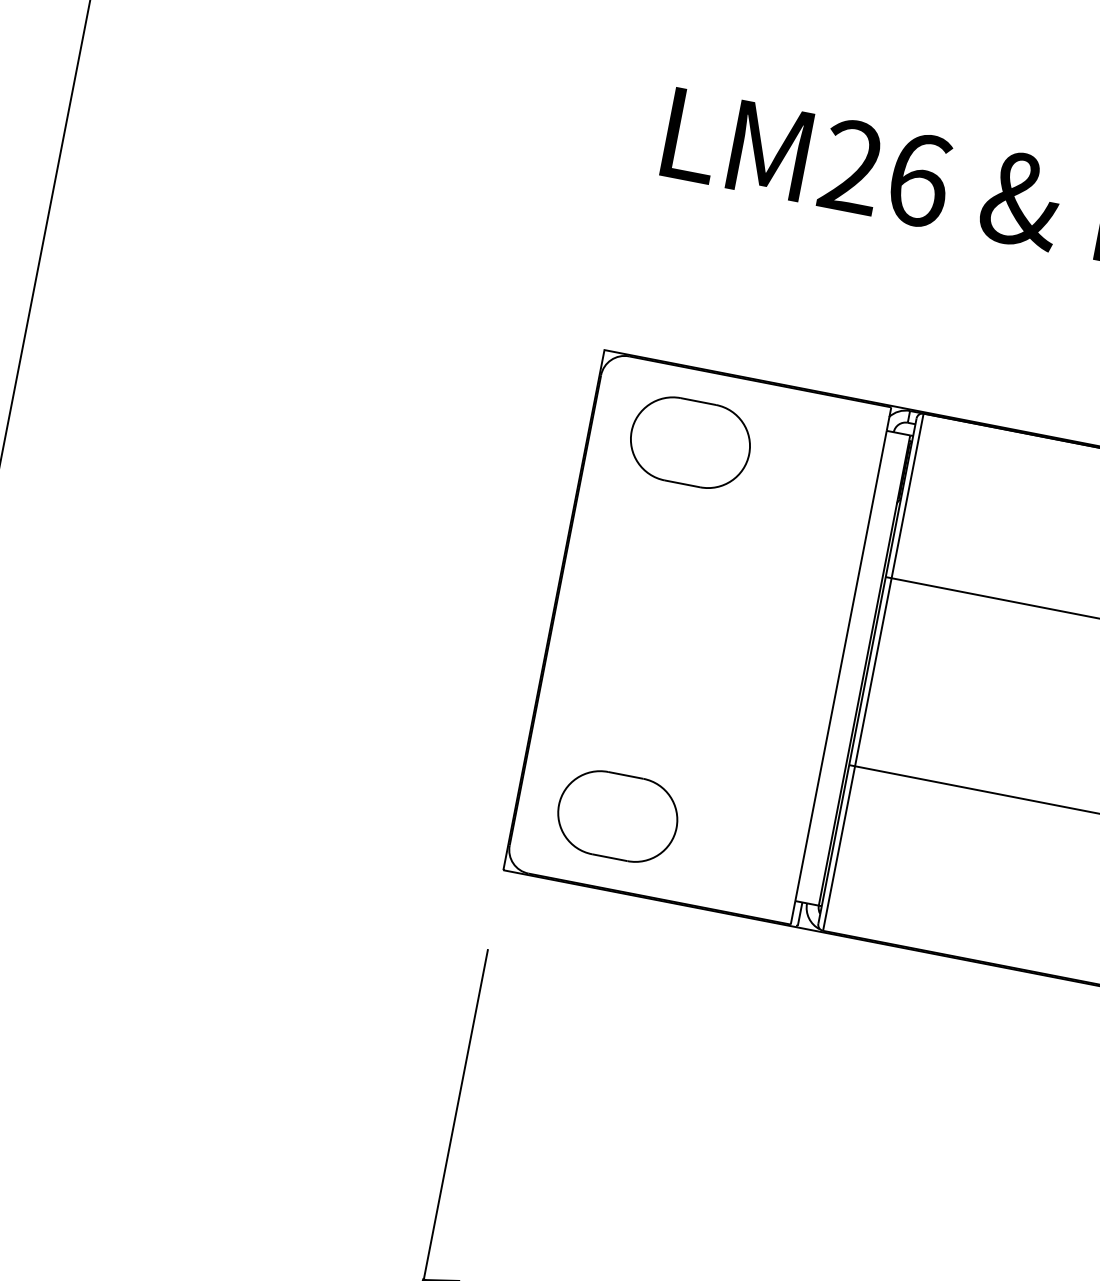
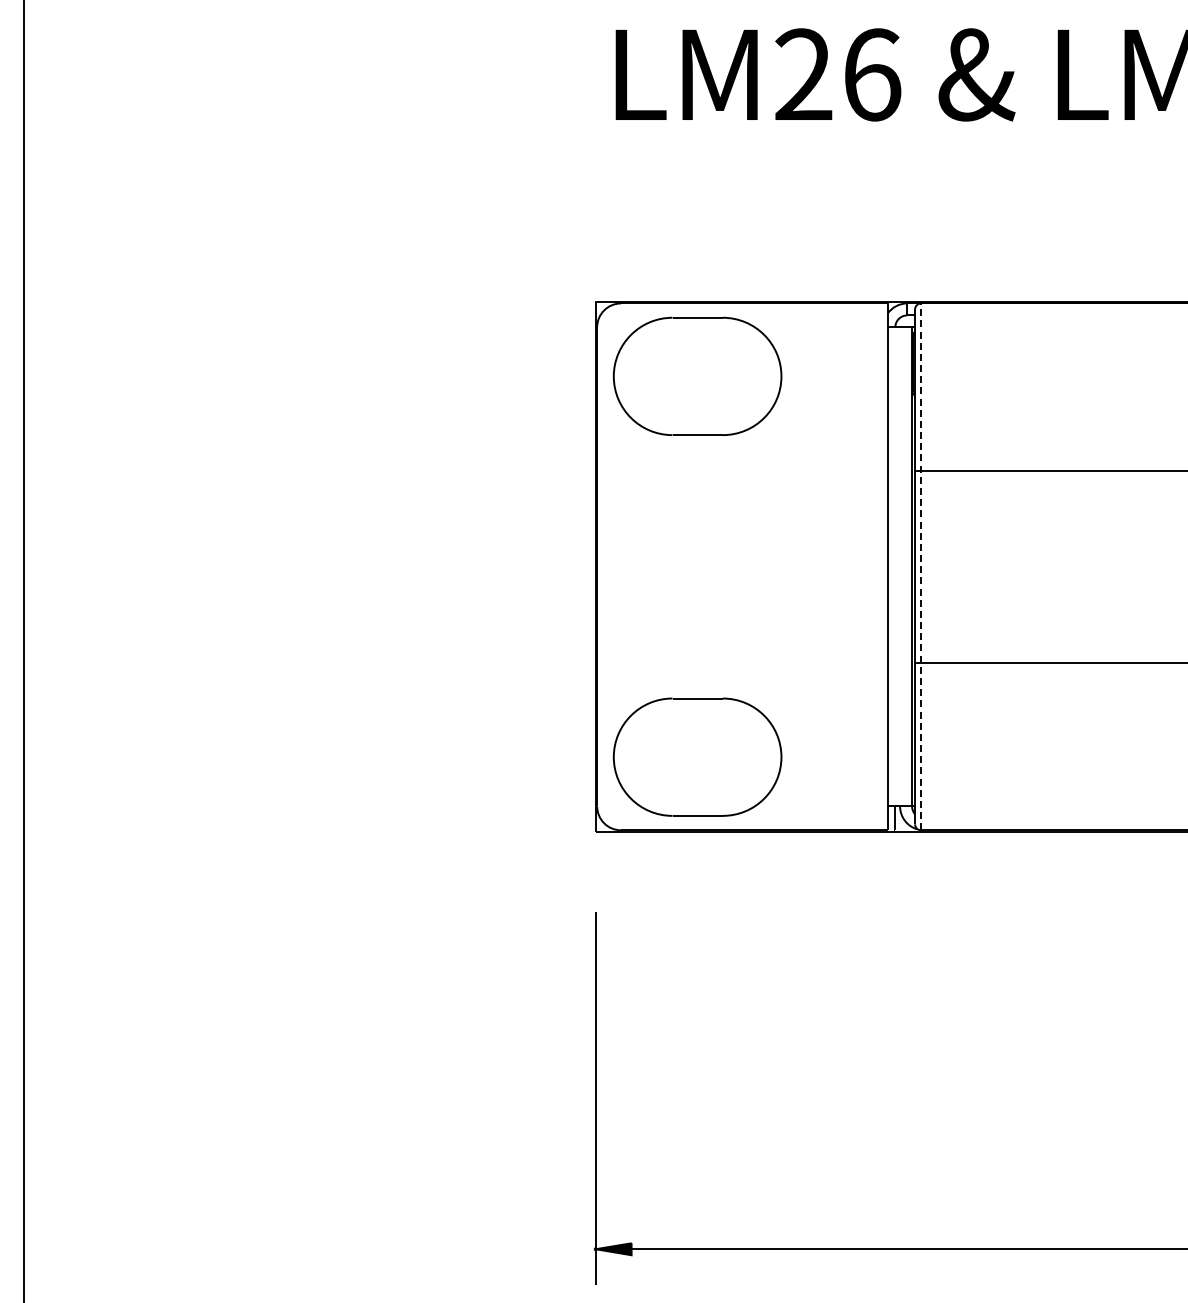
part: (690, 442) -> (697, 376), size x1.4
line: (873, 671) -> (921, 566), solid -> dashed
part: (617, 816) -> (697, 757), size x1.4

